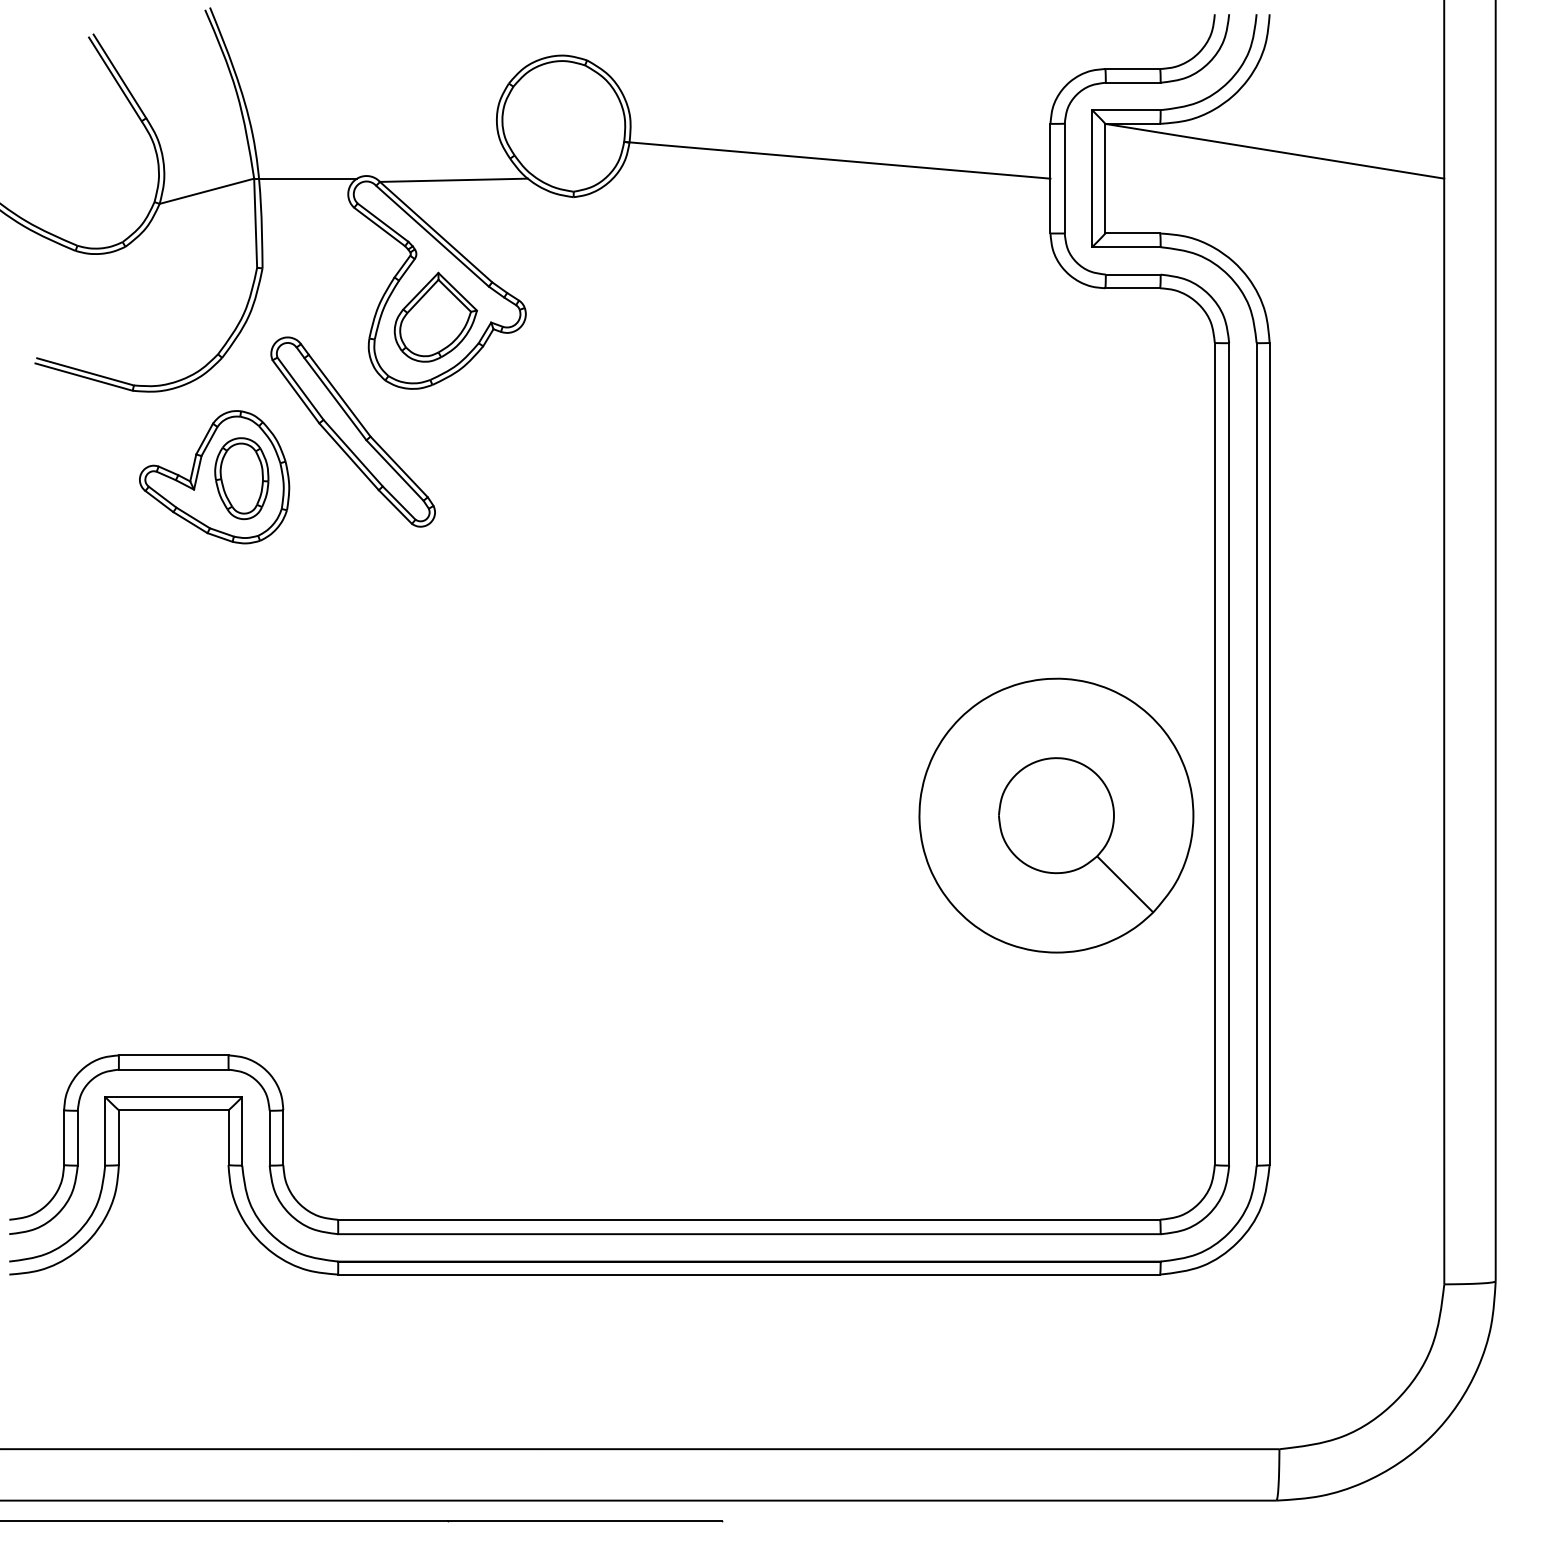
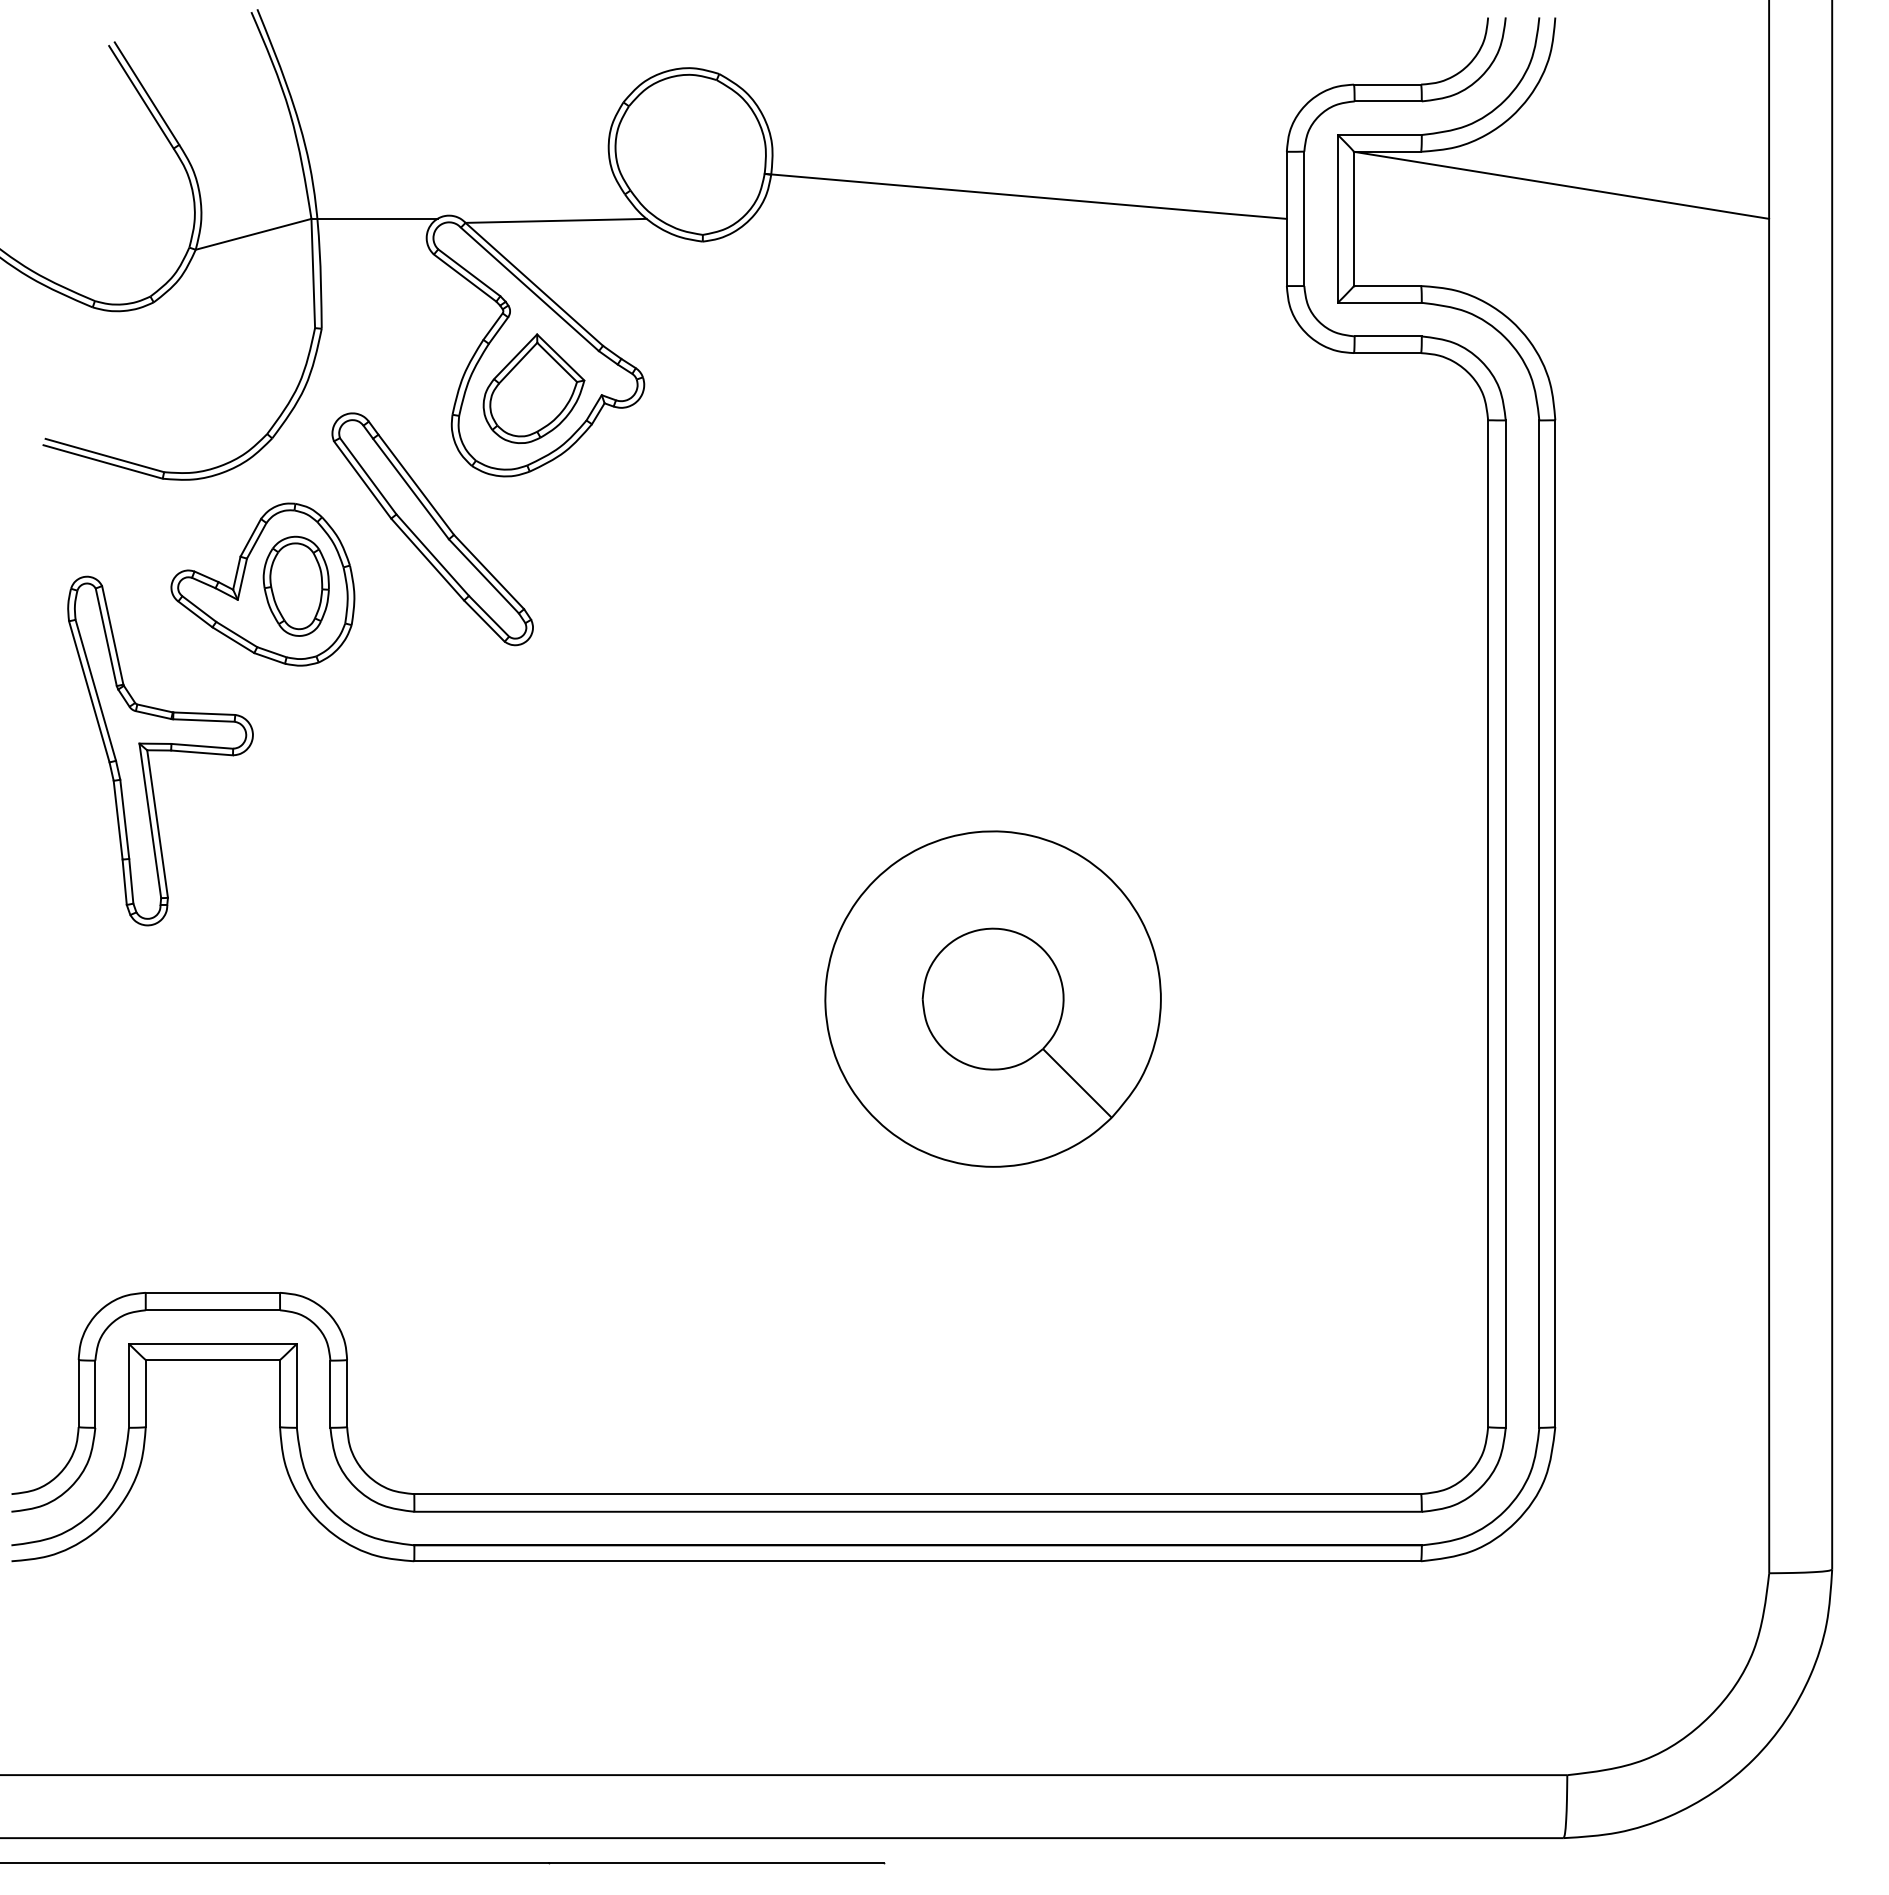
part: (130, 612) -> (160, 750), added
part: (1055, 815) -> (992, 998), moved

